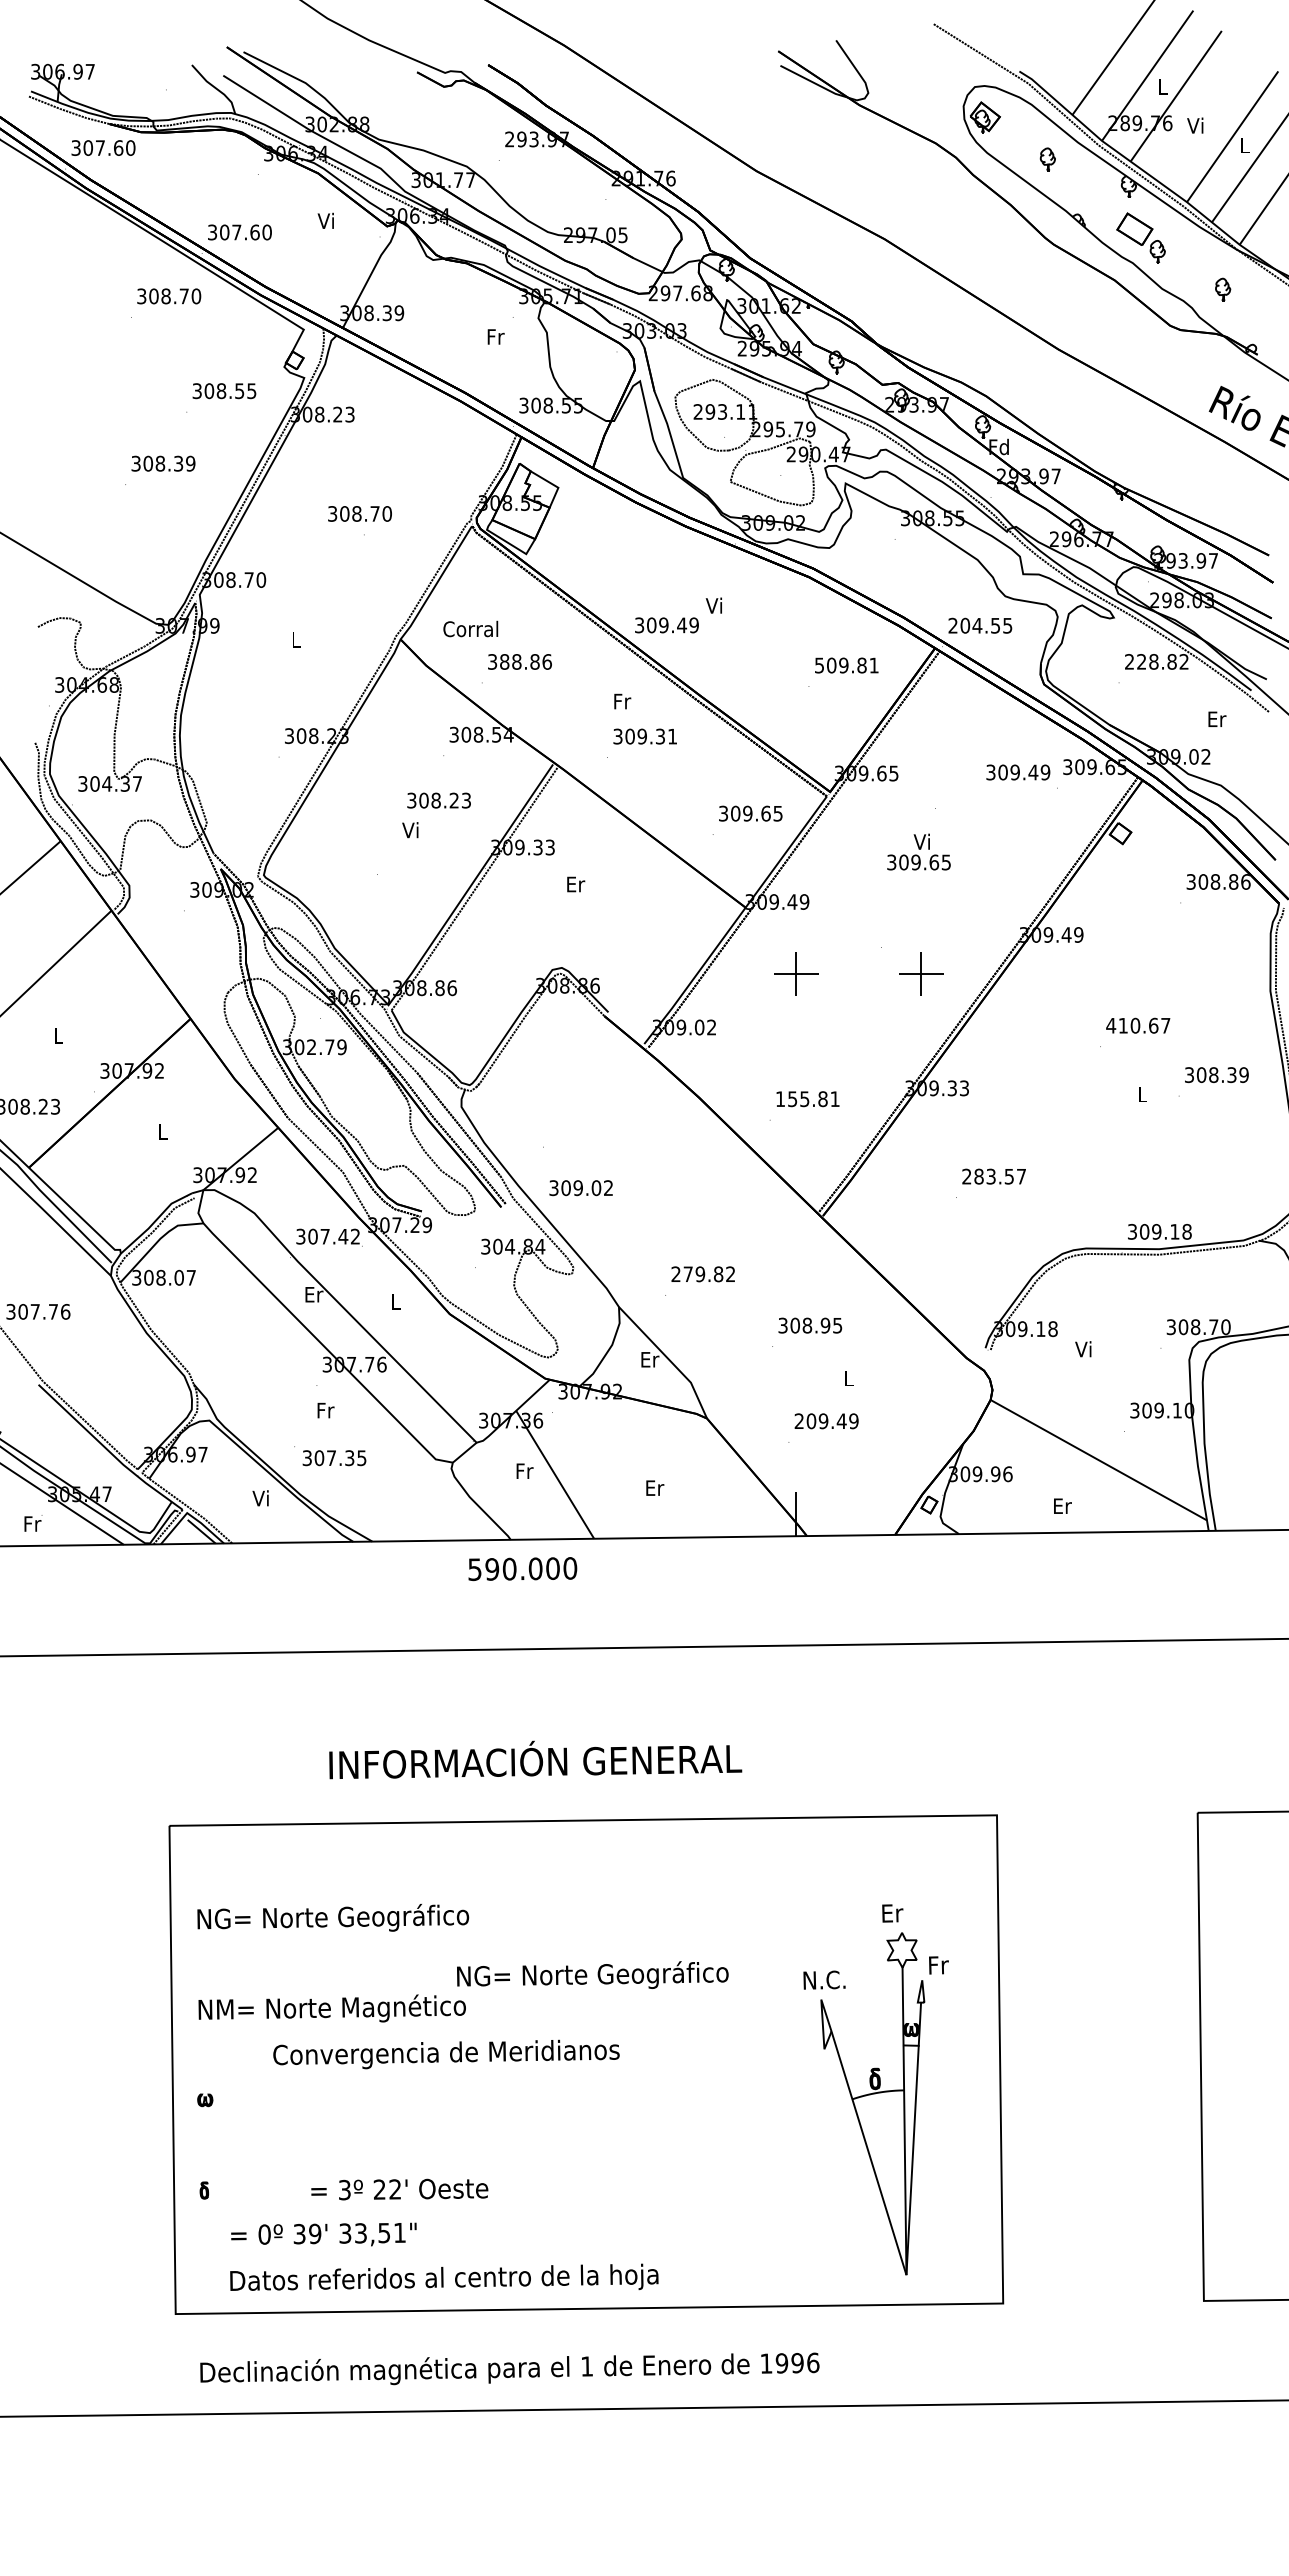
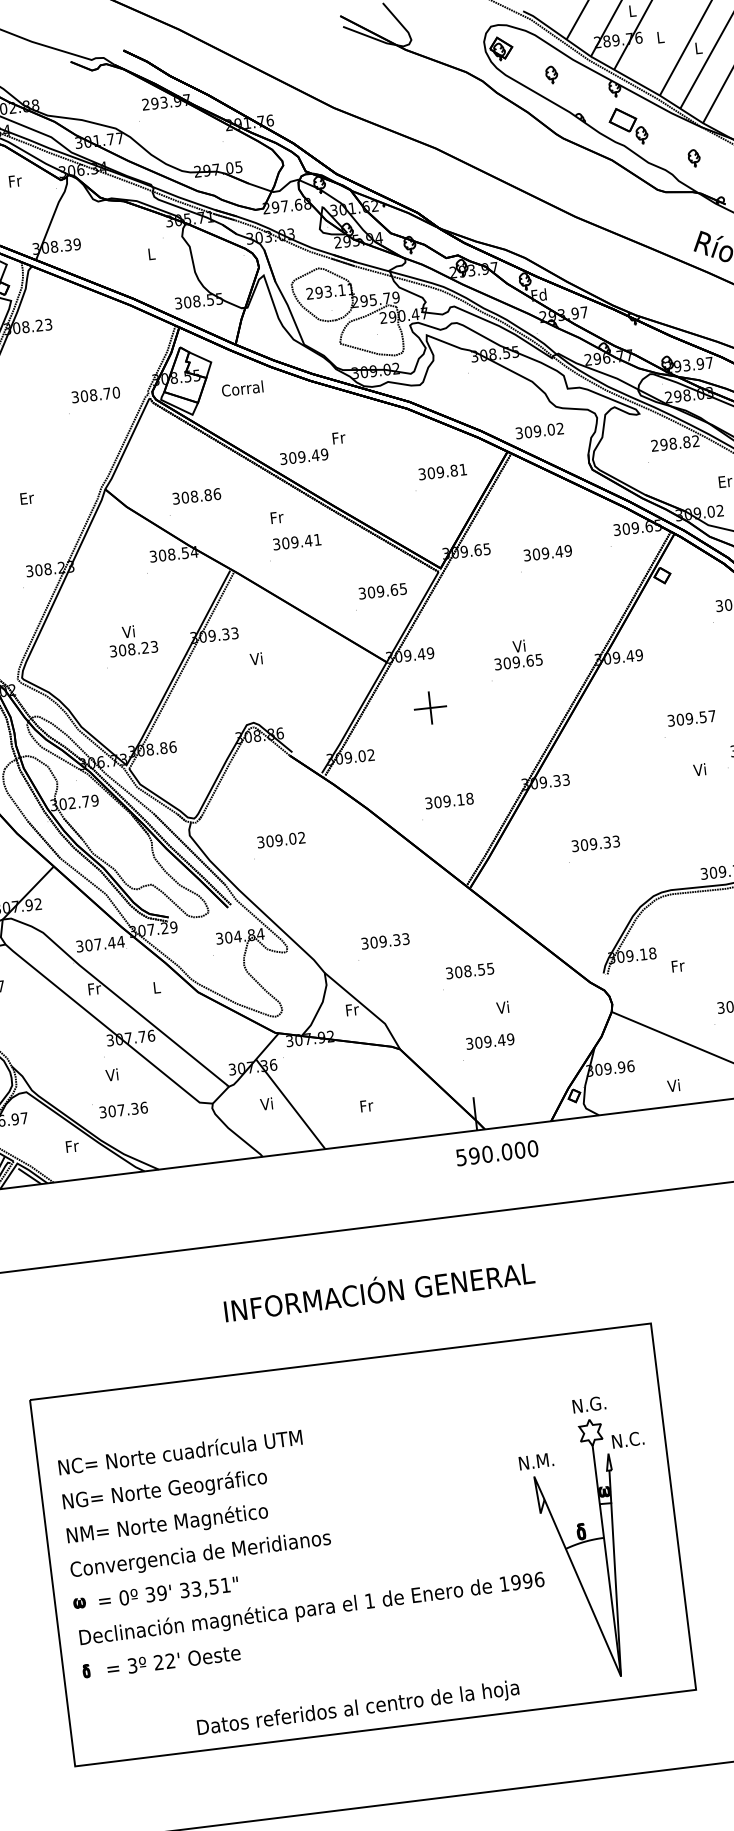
text: (1195, 125) -> (659, 37), Vi -> L
text: (326, 220) -> (14, 180), Vi -> Fr
text: (495, 336) -> (151, 253), Fr -> L
text: (359, 513) -> (95, 394), moved
text: (714, 605) -> (338, 437), Vi -> Fr
text: (980, 625) -> (539, 430), 204.55 -> 309.02
text: (470, 628) -> (242, 388), moved
text: (296, 639) -> (27, 498), L -> Er
text: (504, 661) -> (185, 497), 388.86 -> 308.86
text: (1141, 661) -> (663, 444), 228.82 -> 298.82
text: (819, 664) -> (422, 473), 509.81 -> 309.81
text: (660, 736) -> (308, 540), 309.31 -> 309.41
text: (1018, 772) -> (548, 553), moved
text: (438, 800) -> (133, 649), moved
text: (918, 851) -> (517, 653), moved
text: (575, 884) -> (257, 659), Er -> Vi
part: (921, 973) -> (524, 697), removed
text: (1132, 1025) -> (687, 718), 410.67 -> 309.57
text: (1141, 1094) -> (699, 769), L -> Vi
text: (807, 1099) -> (449, 801), 155.81 -> 309.18
text: (993, 1176) -> (595, 843), 283.57 -> 309.33
text: (580, 1188) -> (280, 840), moved
text: (355, 1236) -> (120, 941), 307.42 -> 307.44
text: (703, 1274) -> (385, 941), 279.82 -> 309.33
text: (314, 1294) -> (94, 988), Er -> Fr
text: (825, 1325) -> (481, 969), 308.95 -> 308.55
text: (1084, 1349) -> (678, 966), Vi -> Fr
text: (650, 1359) -> (352, 1009), Er -> Fr
text: (847, 1378) -> (502, 1007), L -> Vi
text: (325, 1410) -> (112, 1075), Fr -> Vi
text: (798, 1421) -> (469, 1044), 209.49 -> 309.49
text: (361, 1458) -> (143, 1108), 307.35 -> 307.36
text: (524, 1470) -> (267, 1103), Fr -> Vi
text: (655, 1487) -> (367, 1105), Er -> Fr
text: (261, 1498) -> (71, 1146), Vi -> Fr
text: (1062, 1505) -> (674, 1085), Er -> Vi
text: (522, 1569) -> (497, 1153), moved
text: (535, 1759) -> (379, 1290), moved
text: (905, 1912) -> (590, 1404), Er -> N.G.
text: (372, 1917) -> (190, 1452), NG= Norte Geográfico -> NC= Norte cuadrícula UTM
text: (951, 1964) -> (629, 1439), Fr -> N.C.
text: (592, 1974) -> (164, 1489), moved
text: (837, 1979) -> (544, 1460), N.C. -> N.M.
text: (446, 2054) -> (200, 1555), moved
text: (399, 2189) -> (173, 1660), moved
text: (323, 2234) -> (168, 1592), moved
text: (444, 2276) -> (358, 1706), moved
text: (509, 2368) -> (311, 1609), moved

